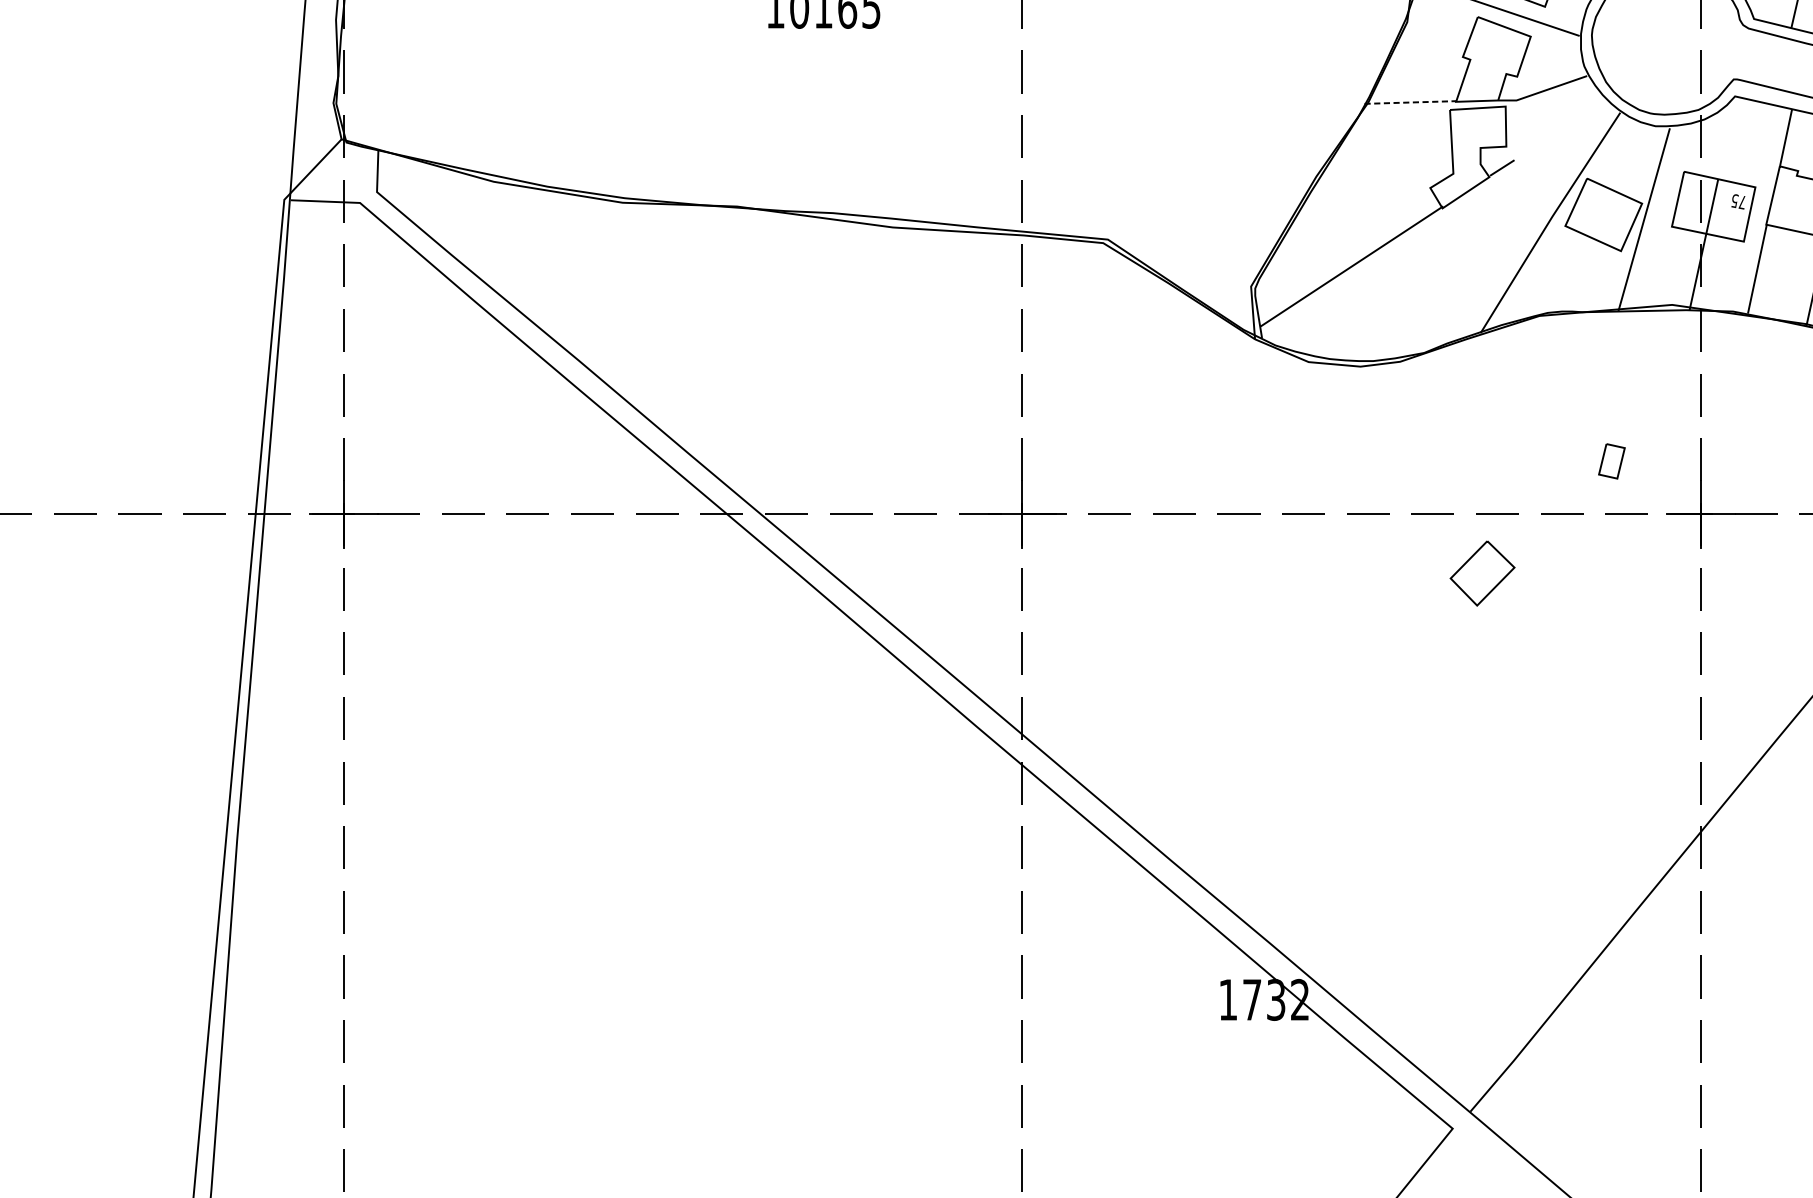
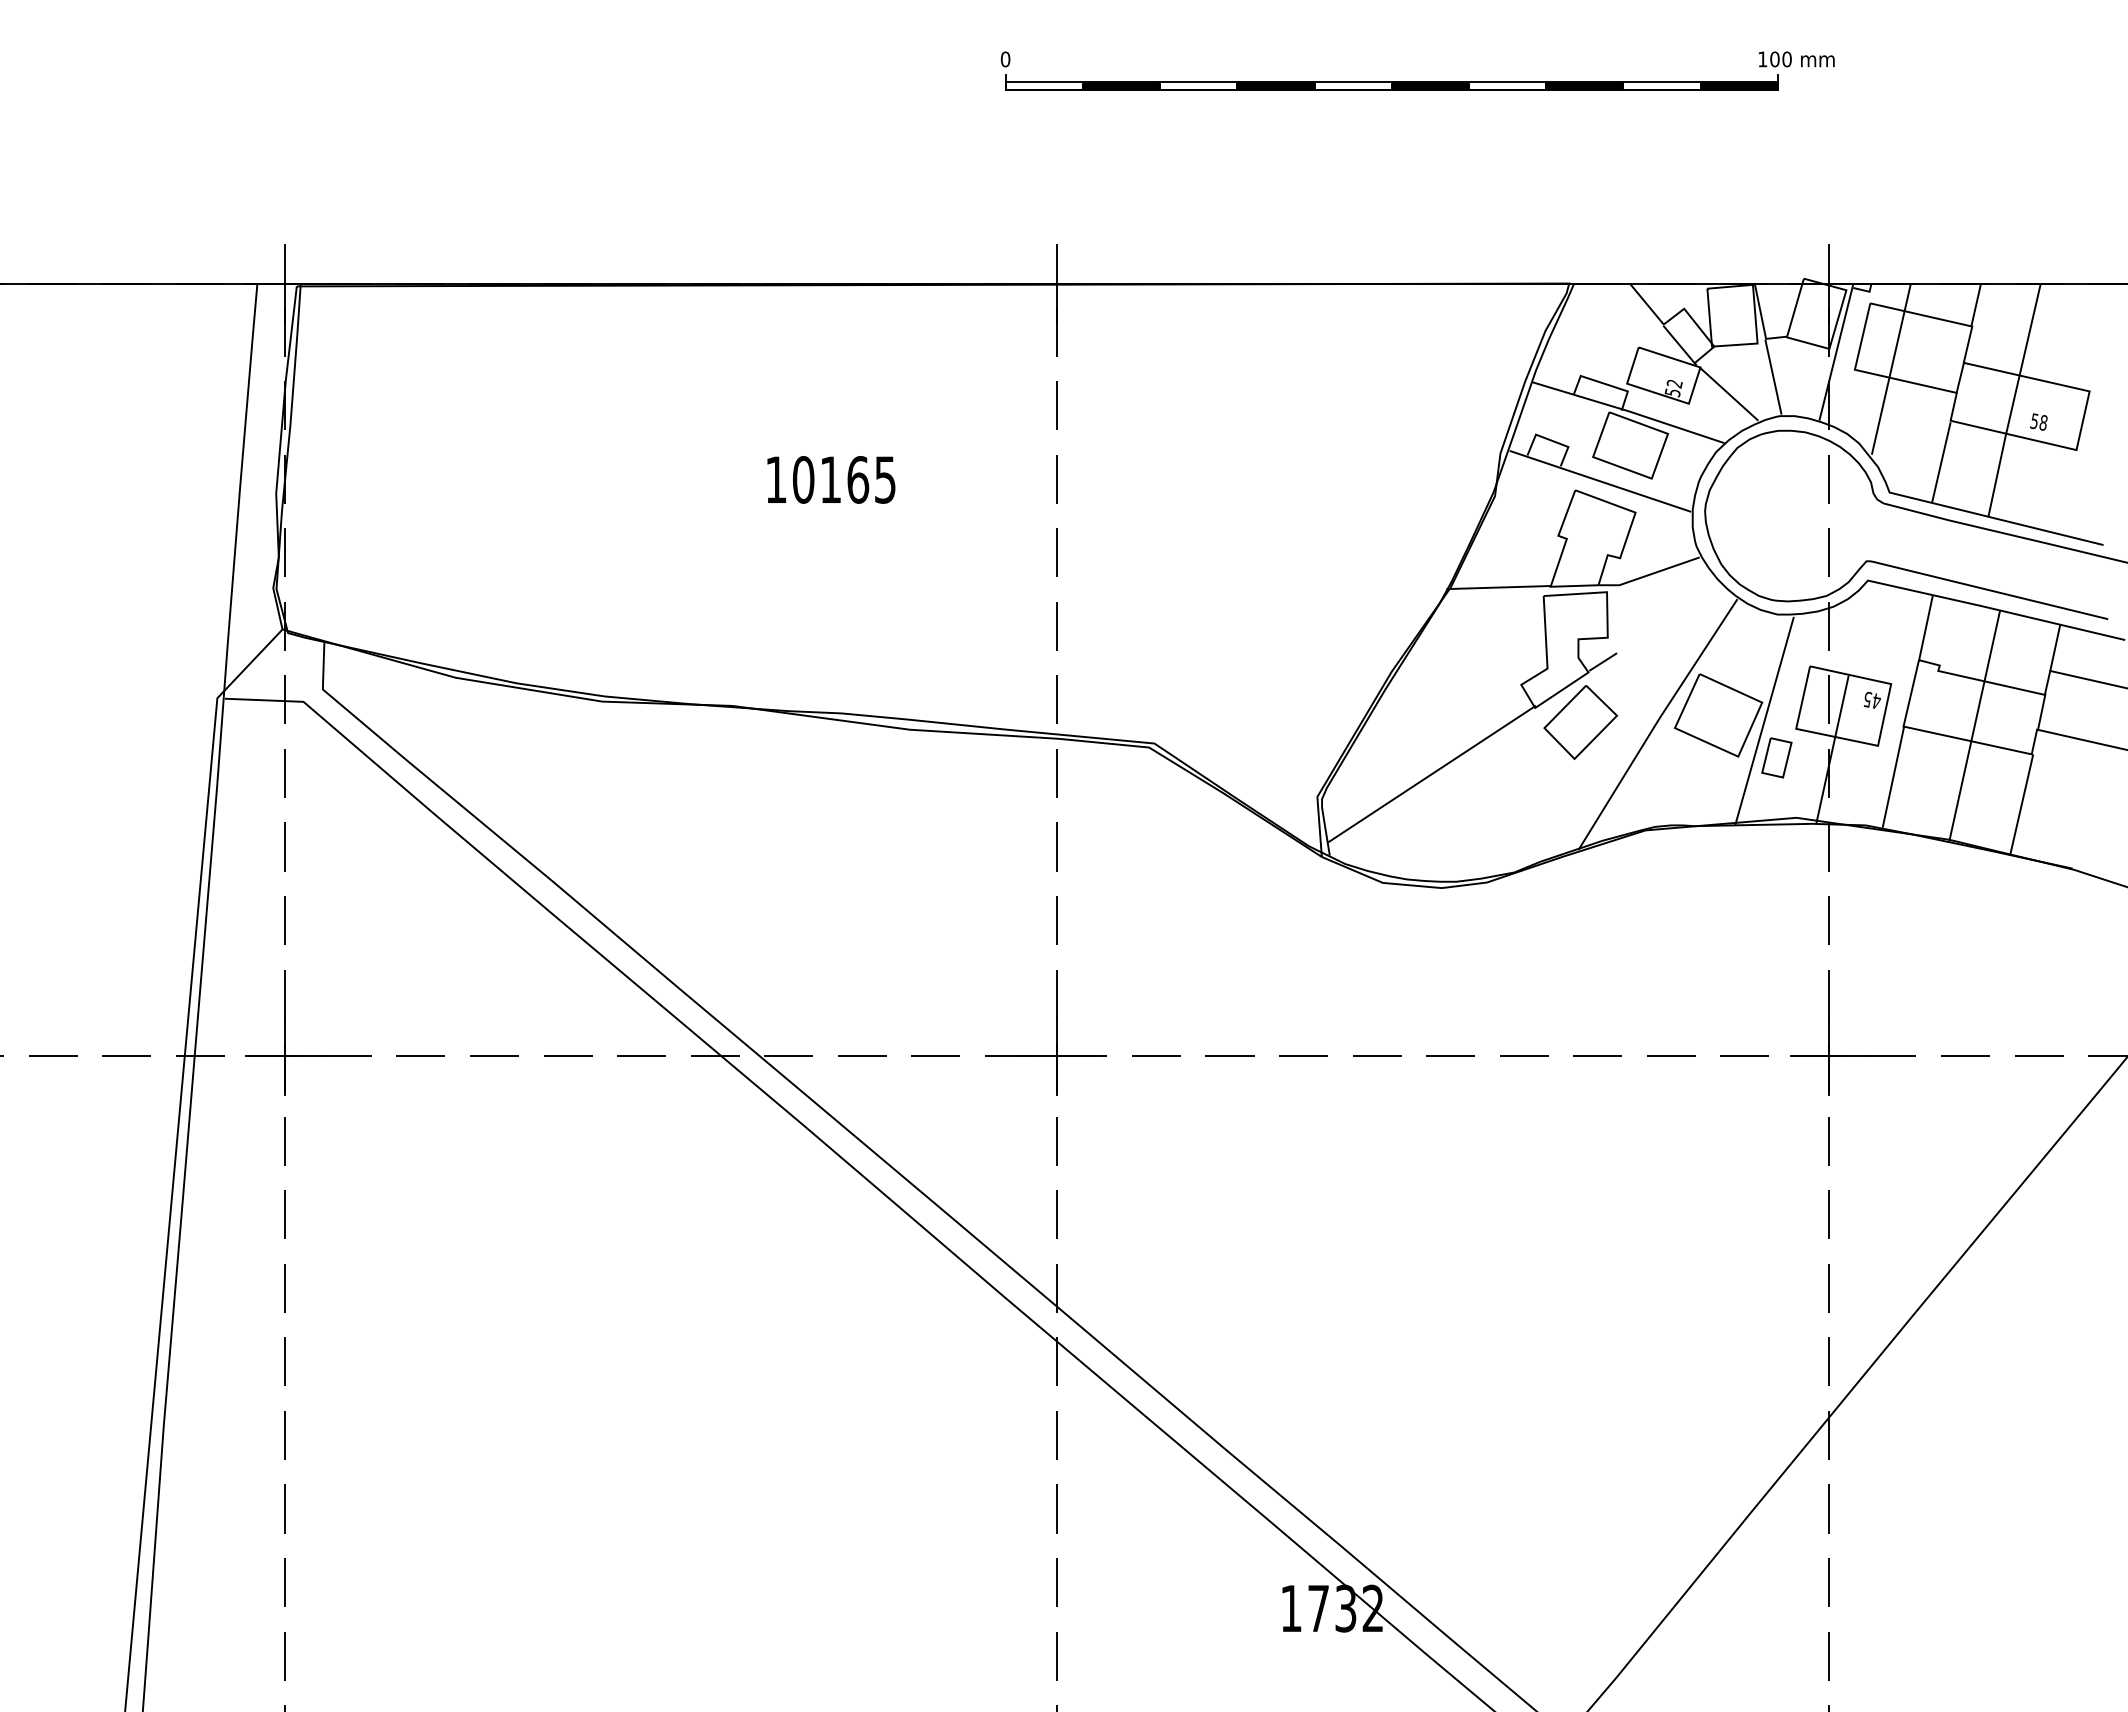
line: (1411, 102) -> (1499, 587), dashed -> solid
text: (1742, 202) -> (1876, 701), 75 -> 45
part: (1611, 461) -> (1776, 757), moved
part: (1482, 573) -> (1580, 722), moved

